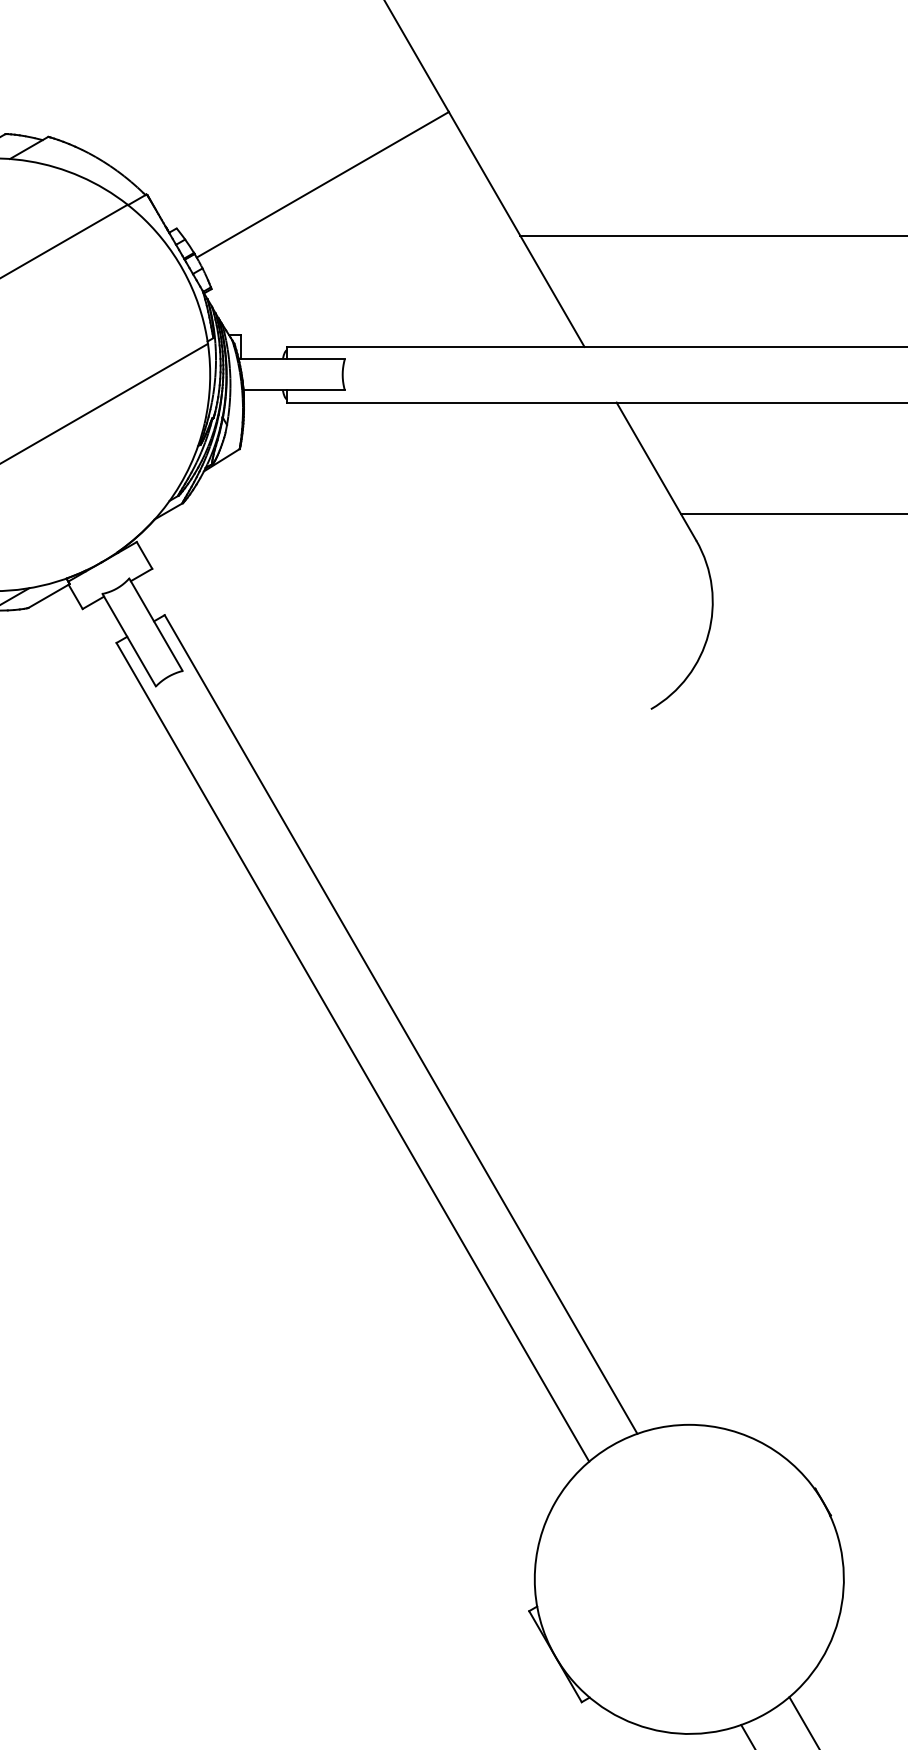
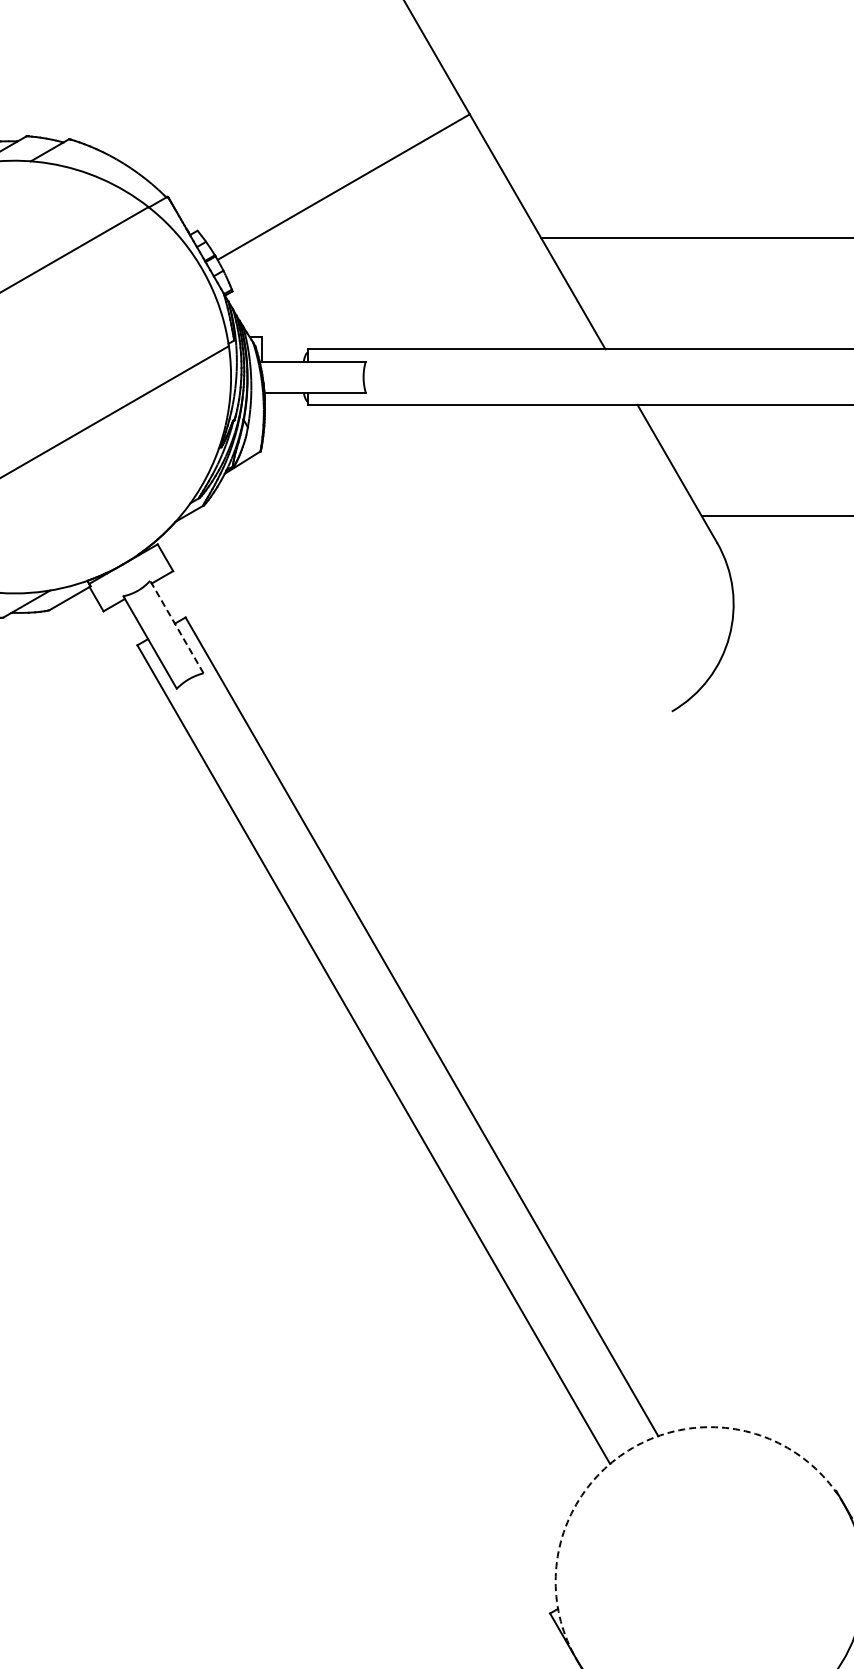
line: (155, 624) -> (176, 626), solid -> dashed
arc: (612, 1445) -> (633, 1447), solid -> dashed

